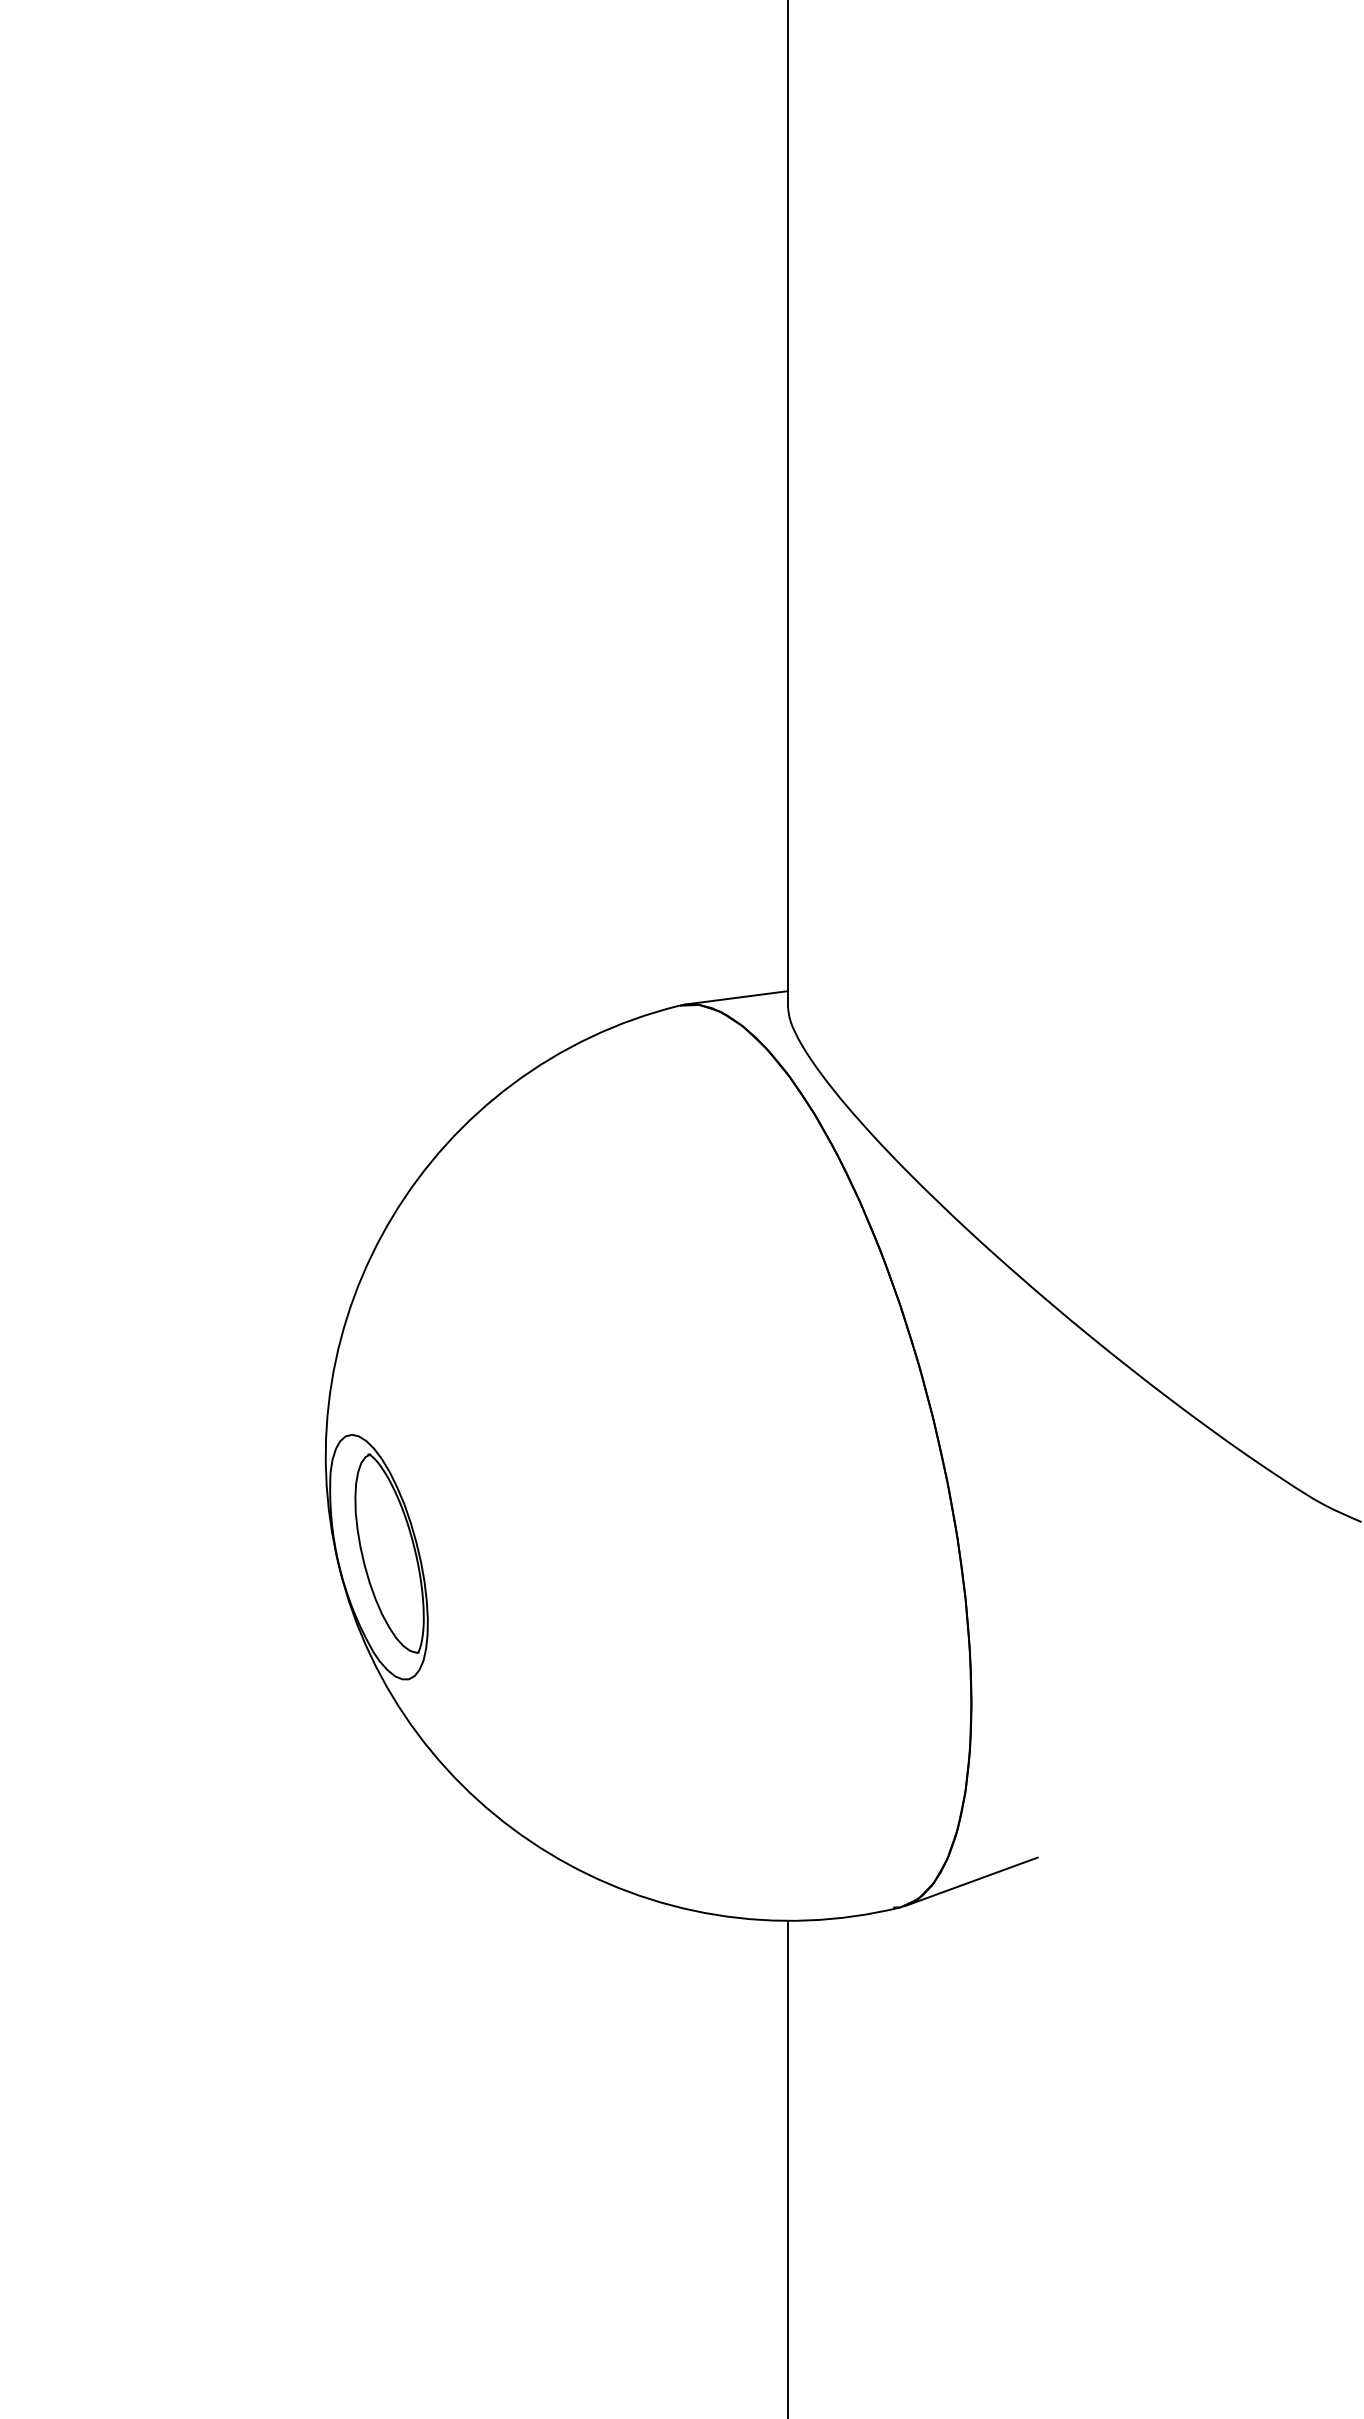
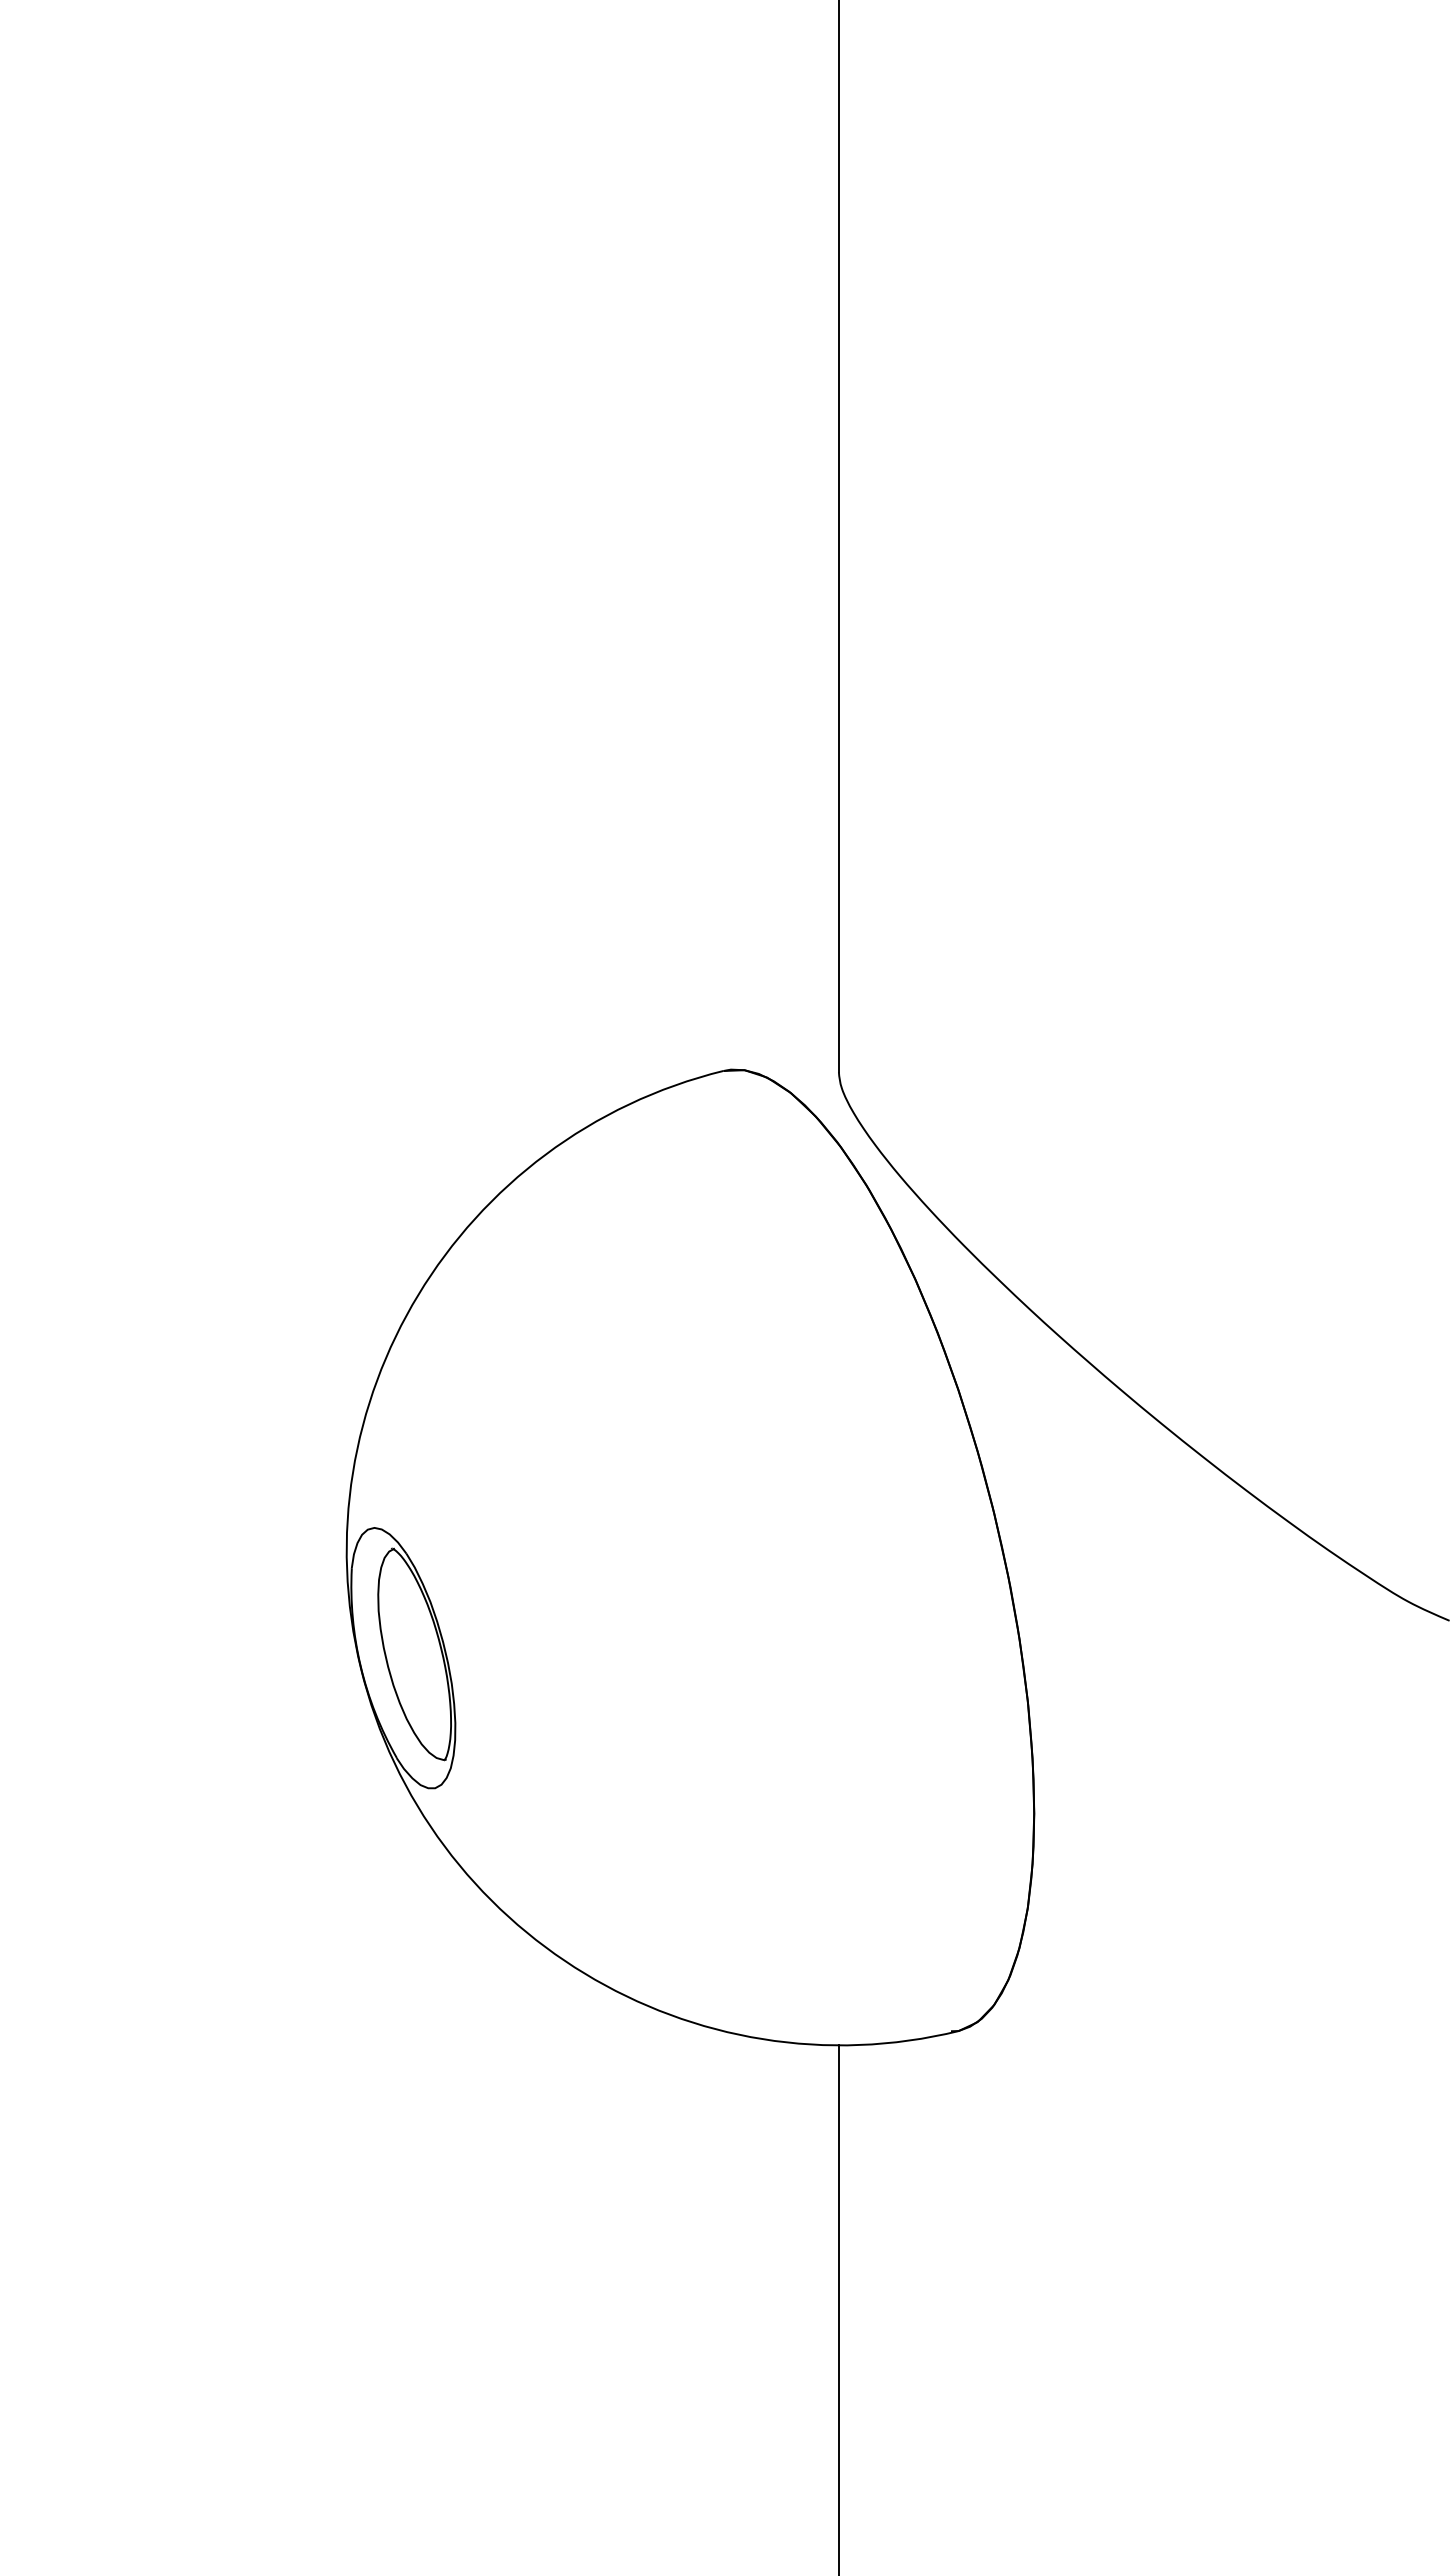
line: (736, 997) -> (783, 1062), removed
line: (971, 1881) -> (1034, 2003), removed

